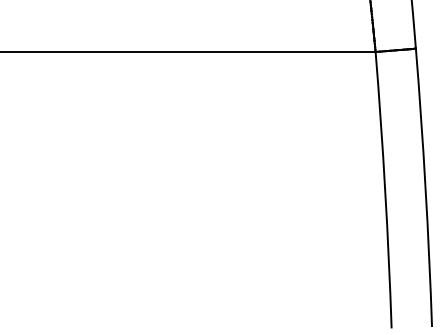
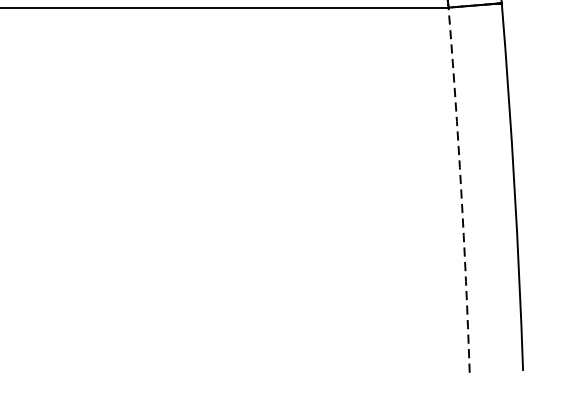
arc: (385, 190) -> (461, 190), solid -> dashed

